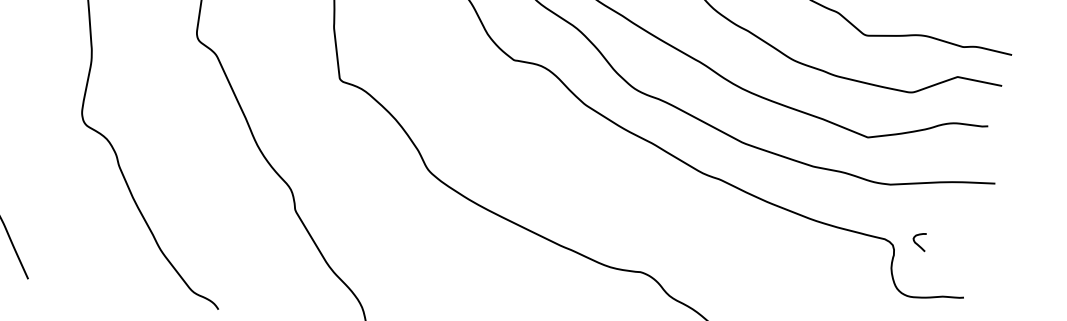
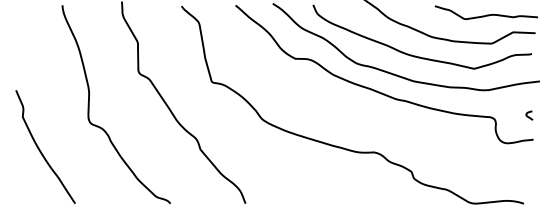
curve: (919, 243) -> (529, 116), moved

